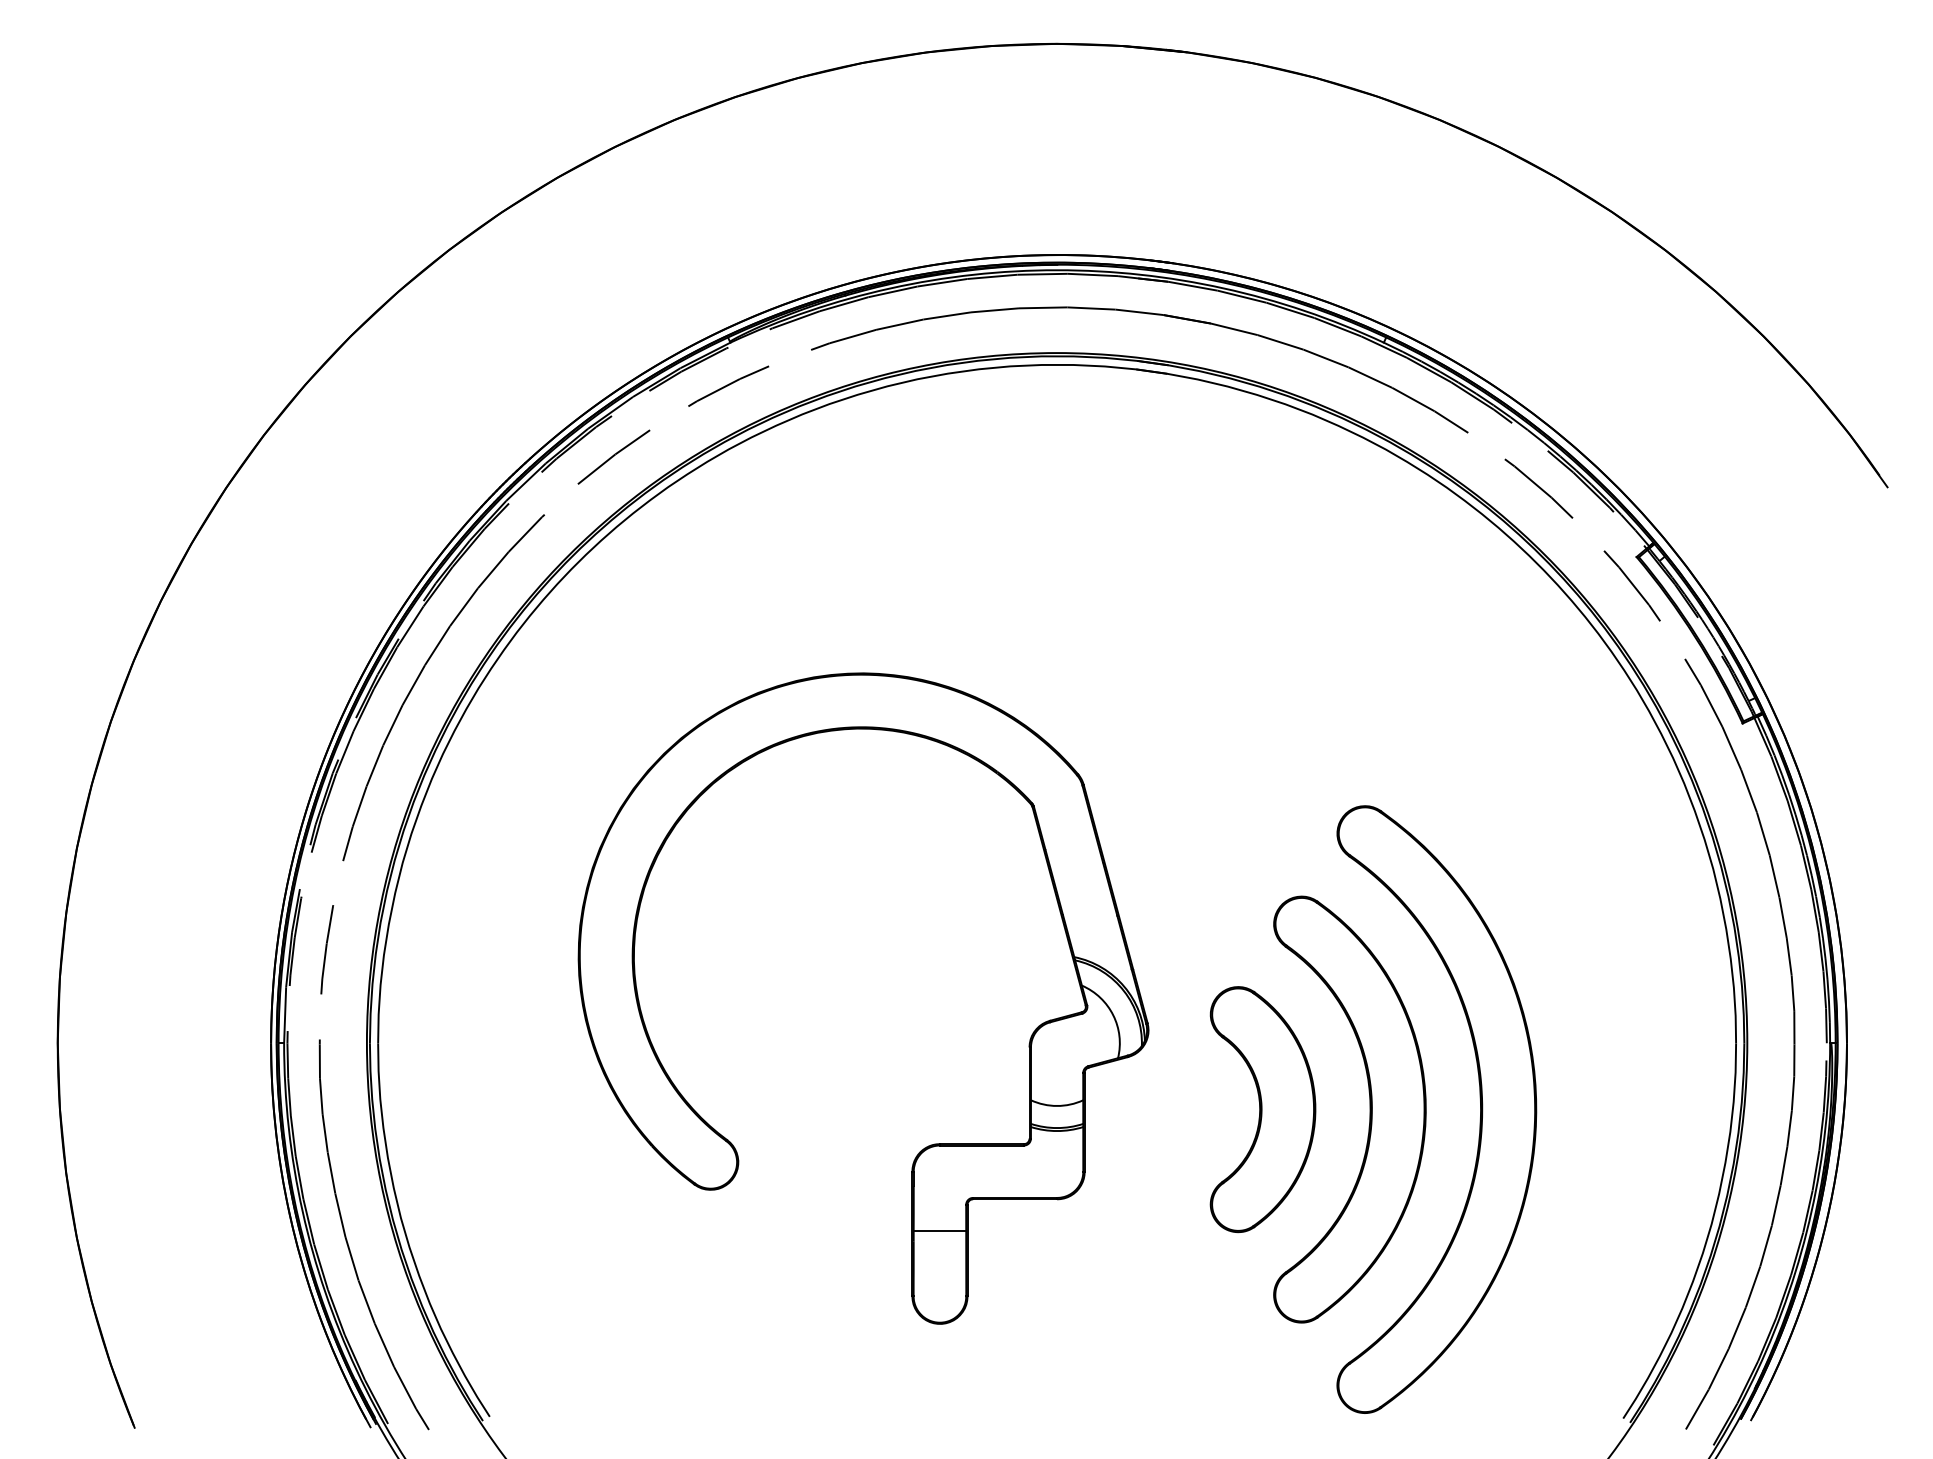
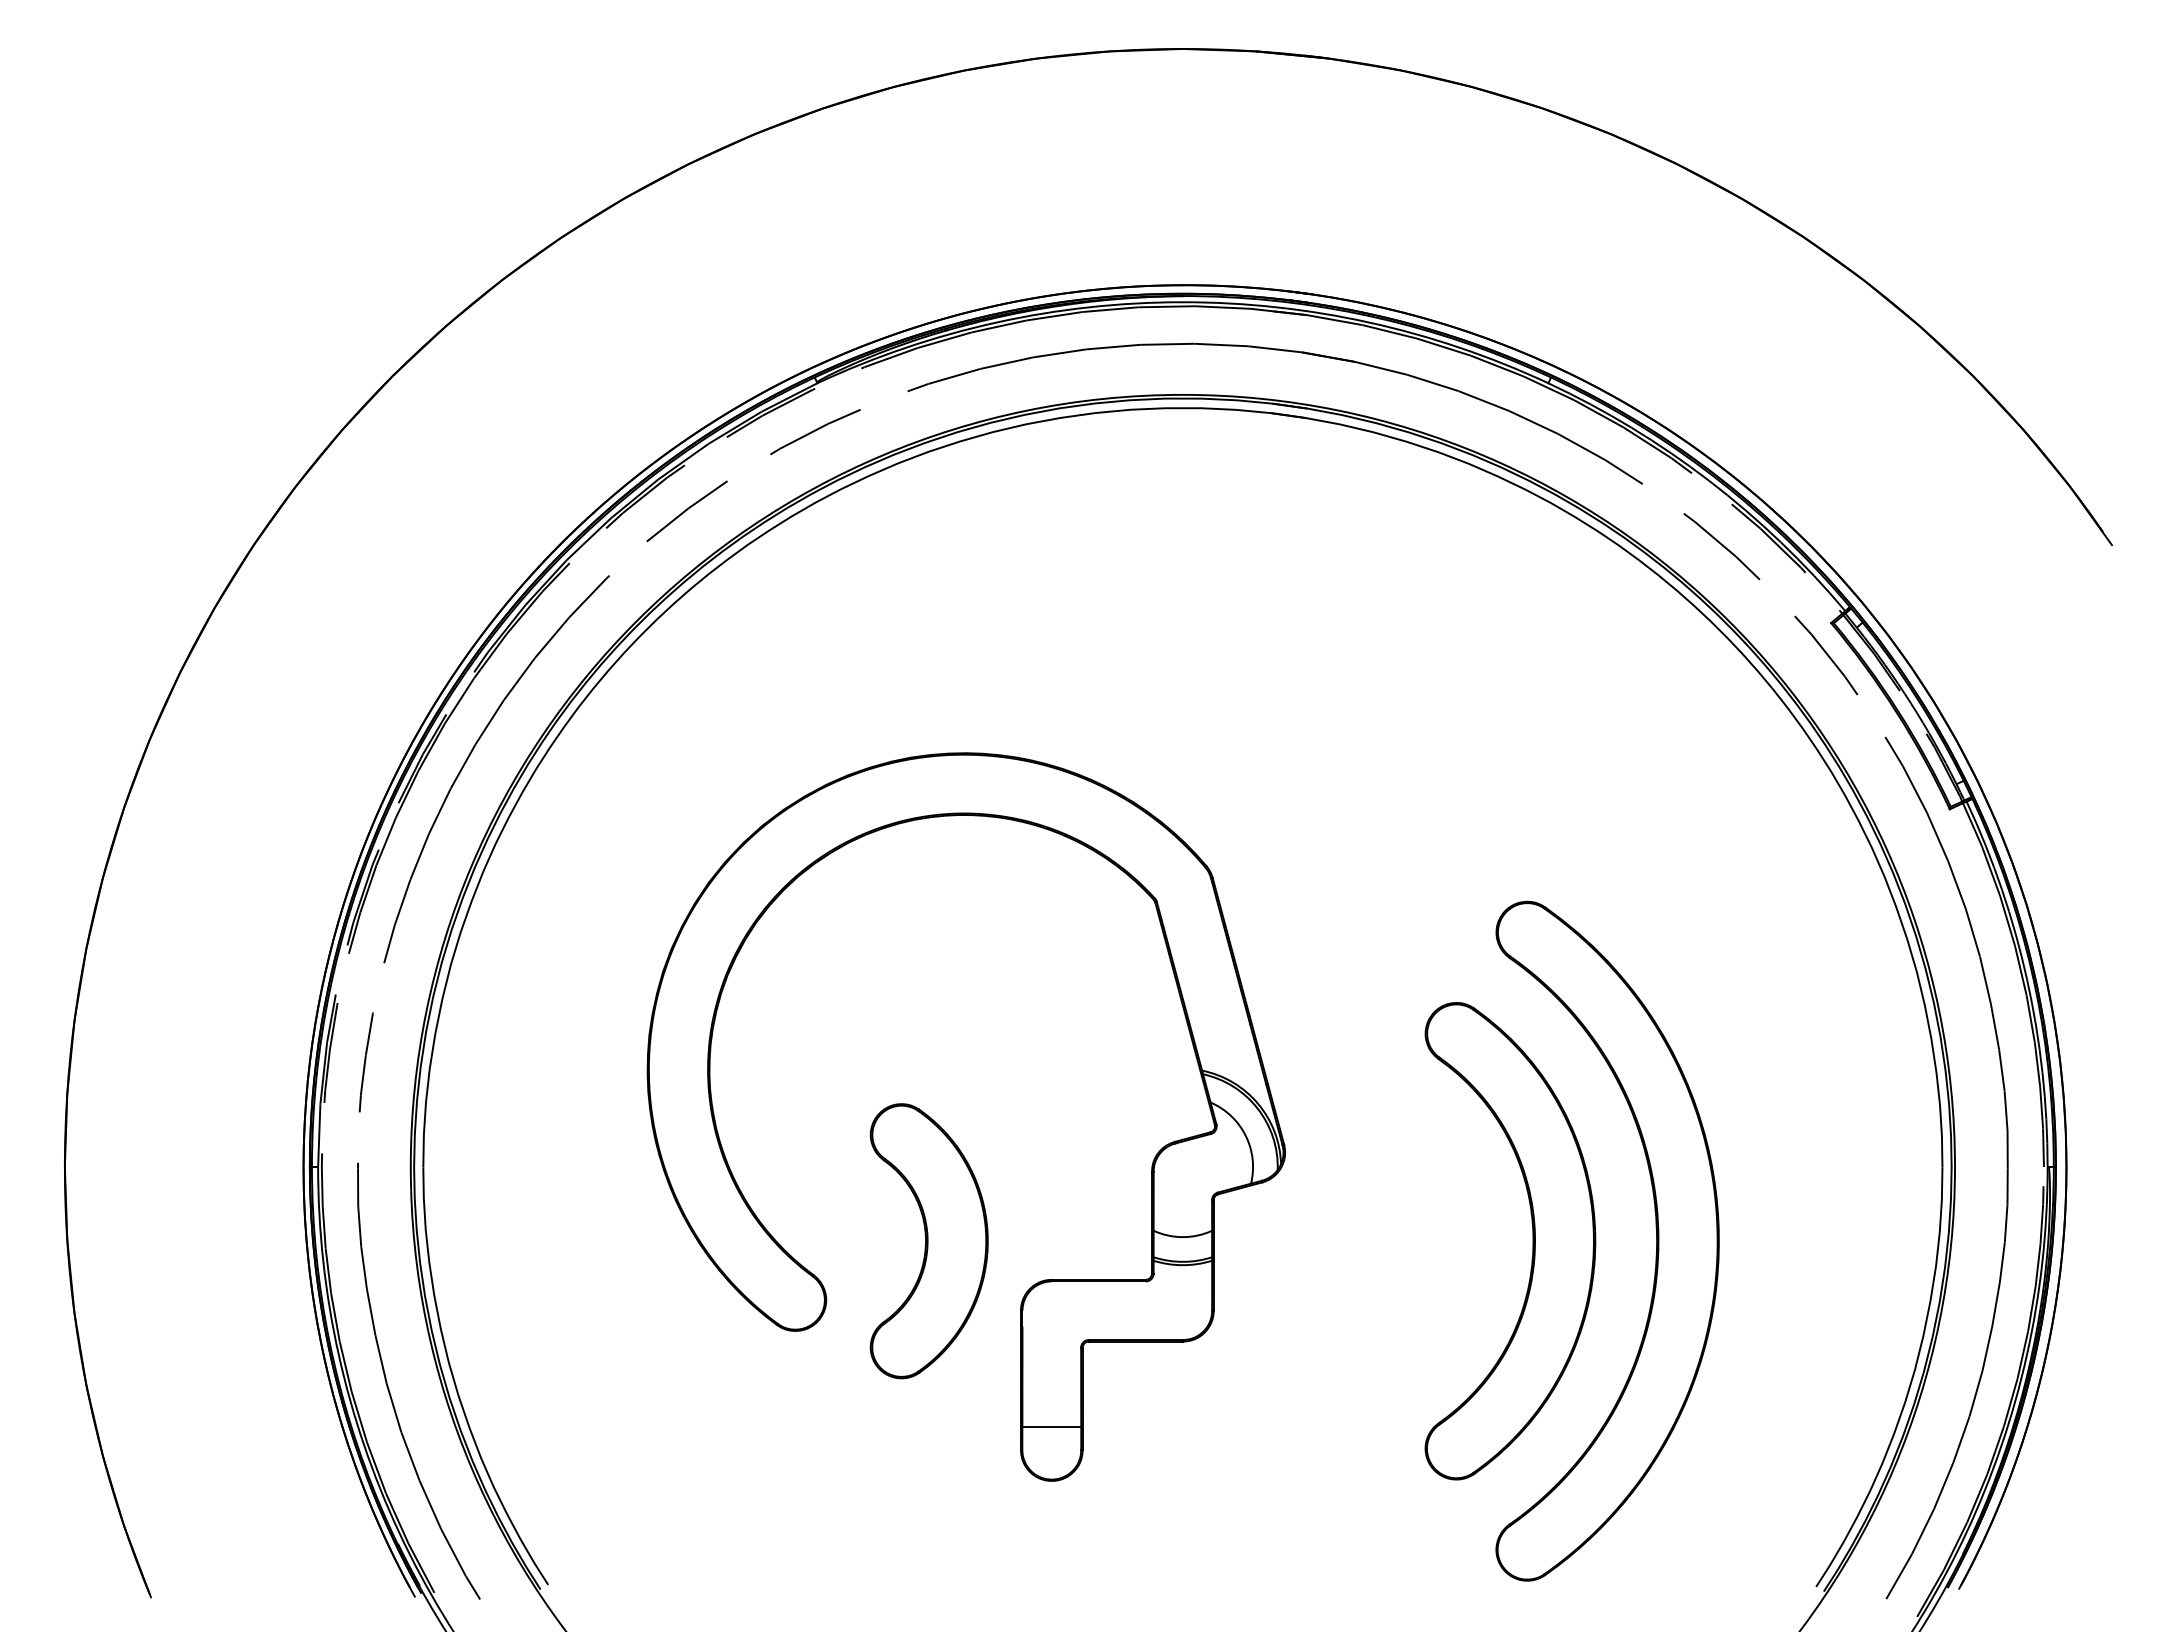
part: (1262, 1109) -> (928, 1241), moved
line: (939, 1231) -> (1051, 1427), moved

